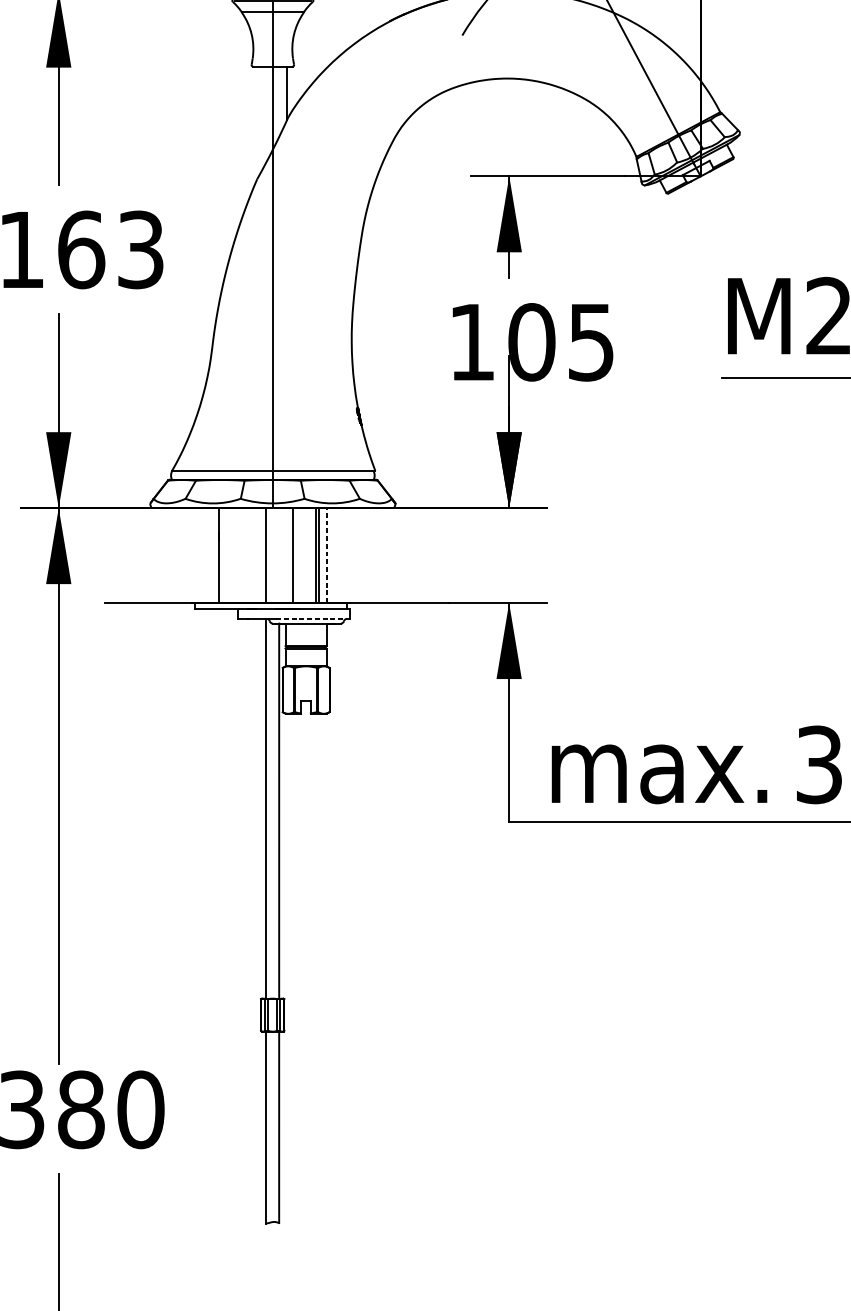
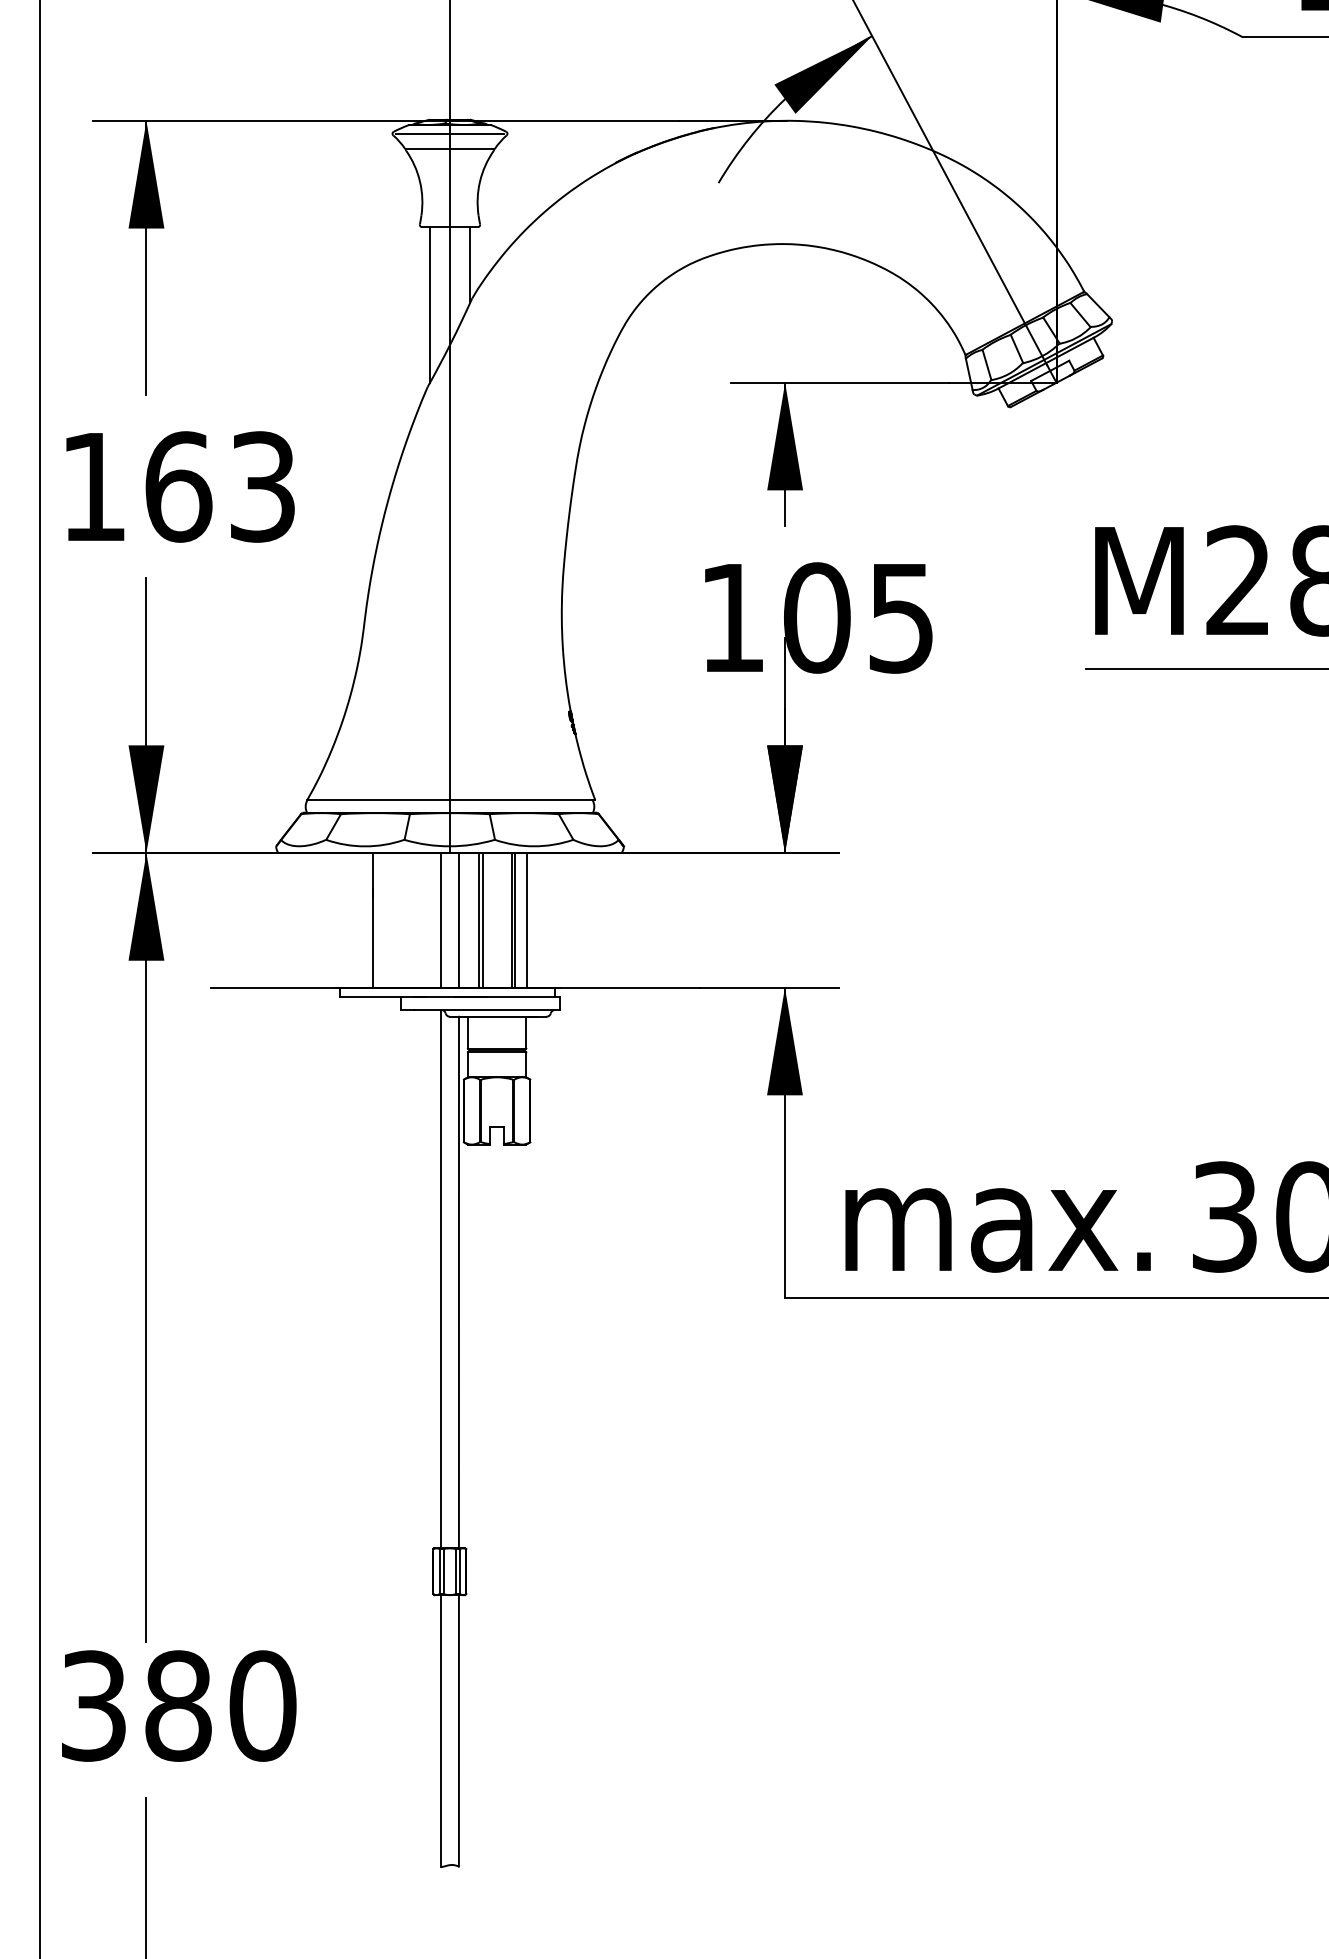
line: (259, 121) -> (430, 304), added
line: (278, 555) -> (458, 919), added
line: (295, 555) -> (482, 919), added
line: (327, 555) -> (527, 919), dashed -> solid
line: (313, 619) -> (507, 1010), dashed -> solid

